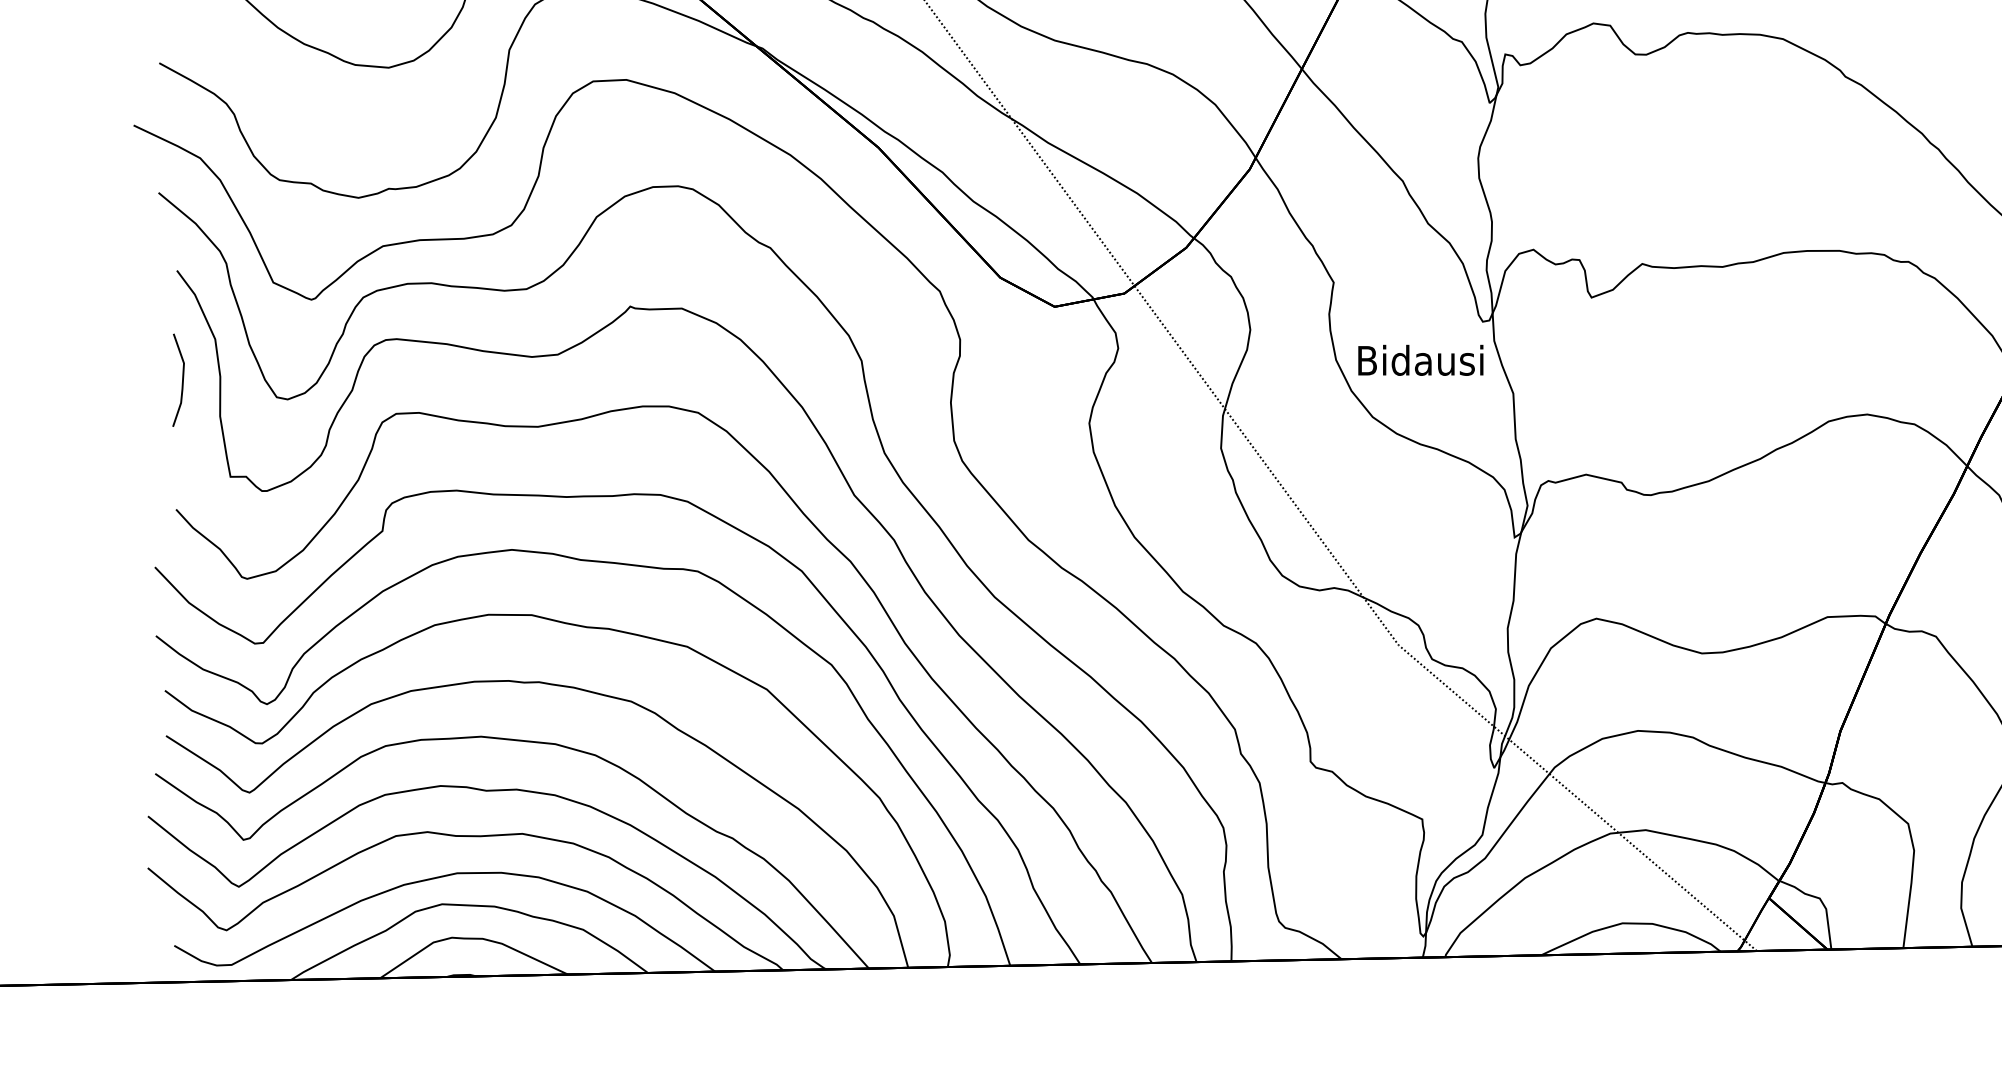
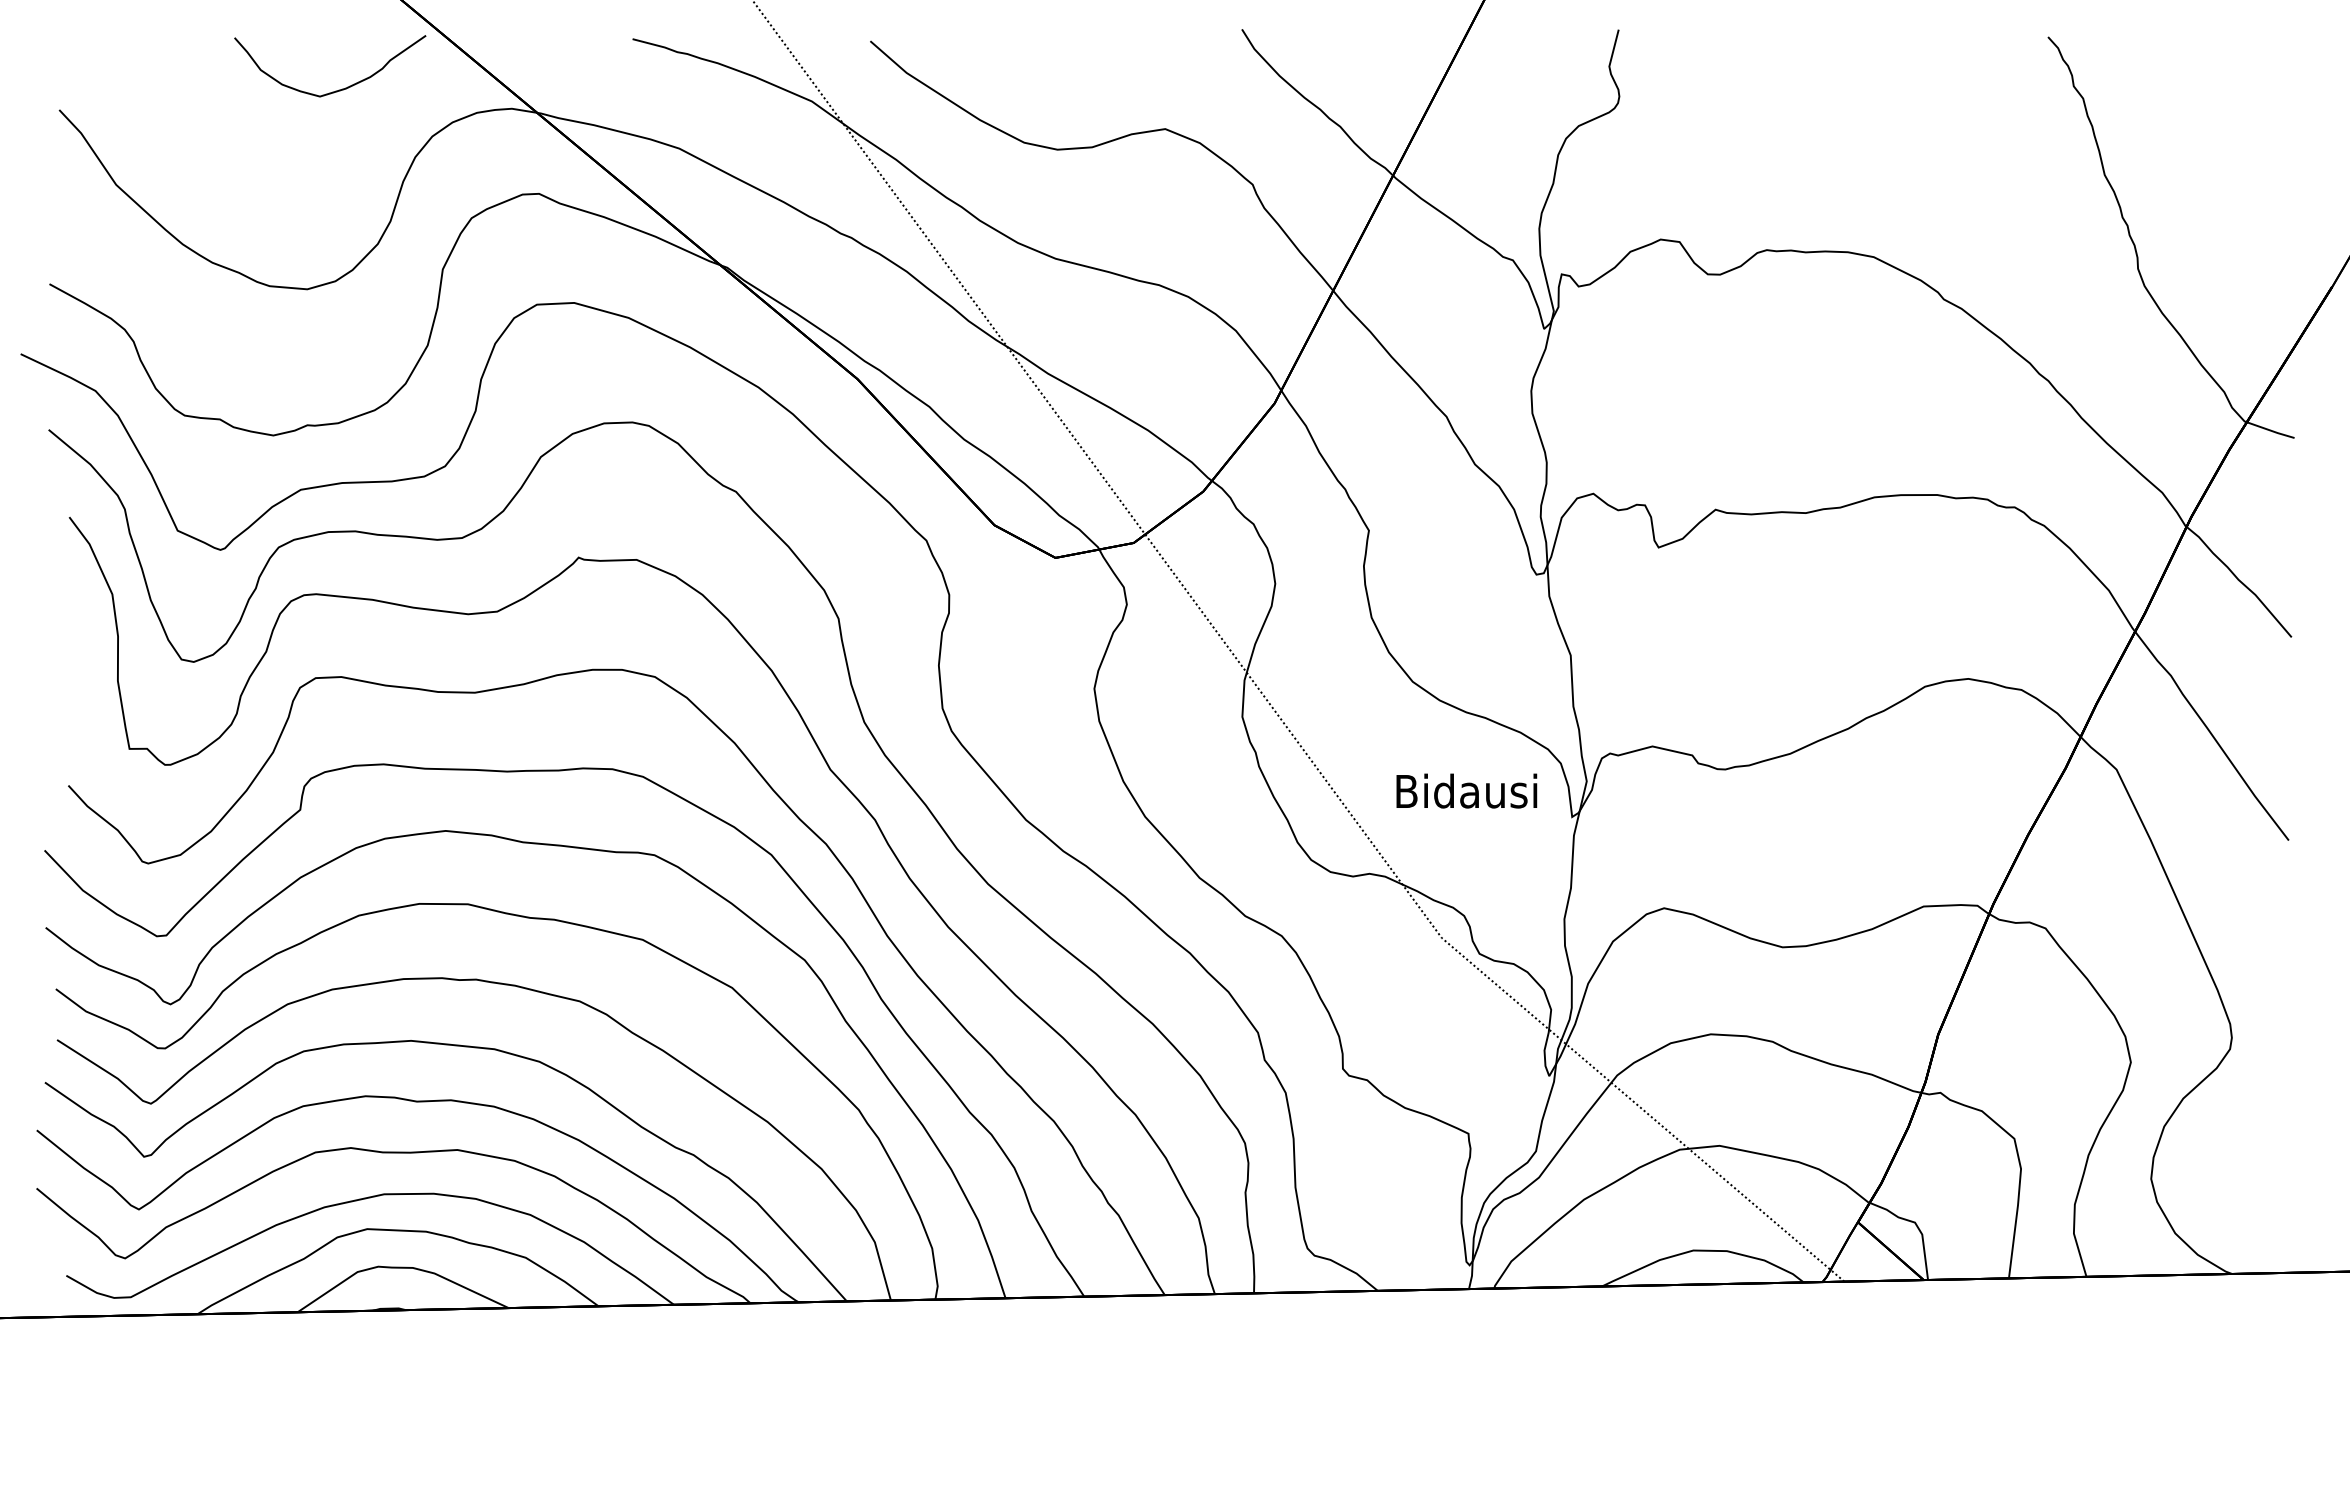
text: (1420, 359) -> (1466, 790), moved
line: (182, 380) -> (75, 640), removed

